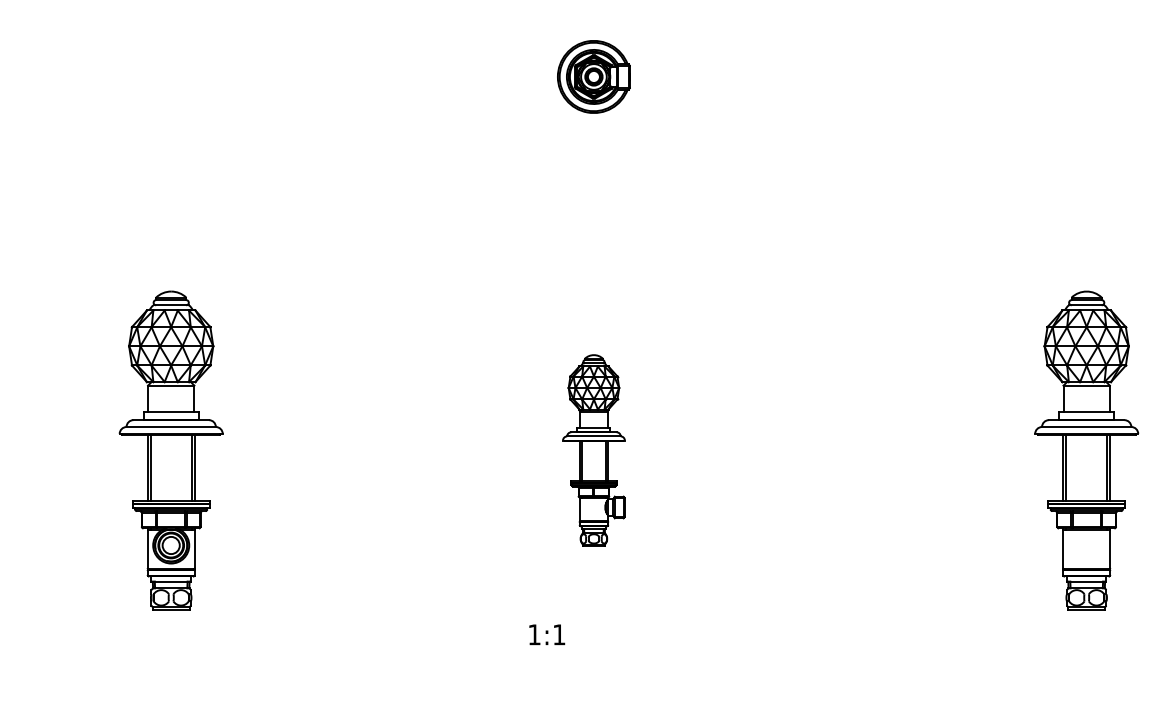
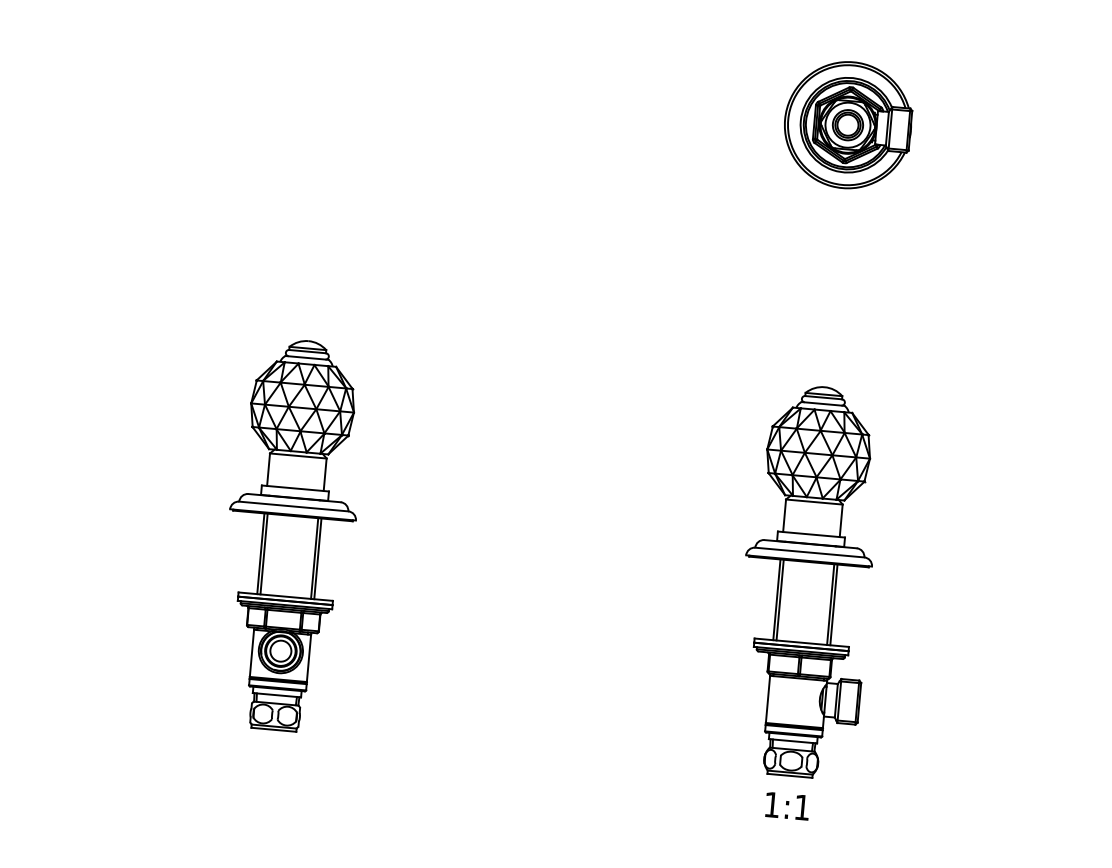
part: (593, 76) -> (847, 124), size x1.43
part: (593, 450) -> (806, 581), size x1.67
text: (547, 634) -> (787, 805), moved

